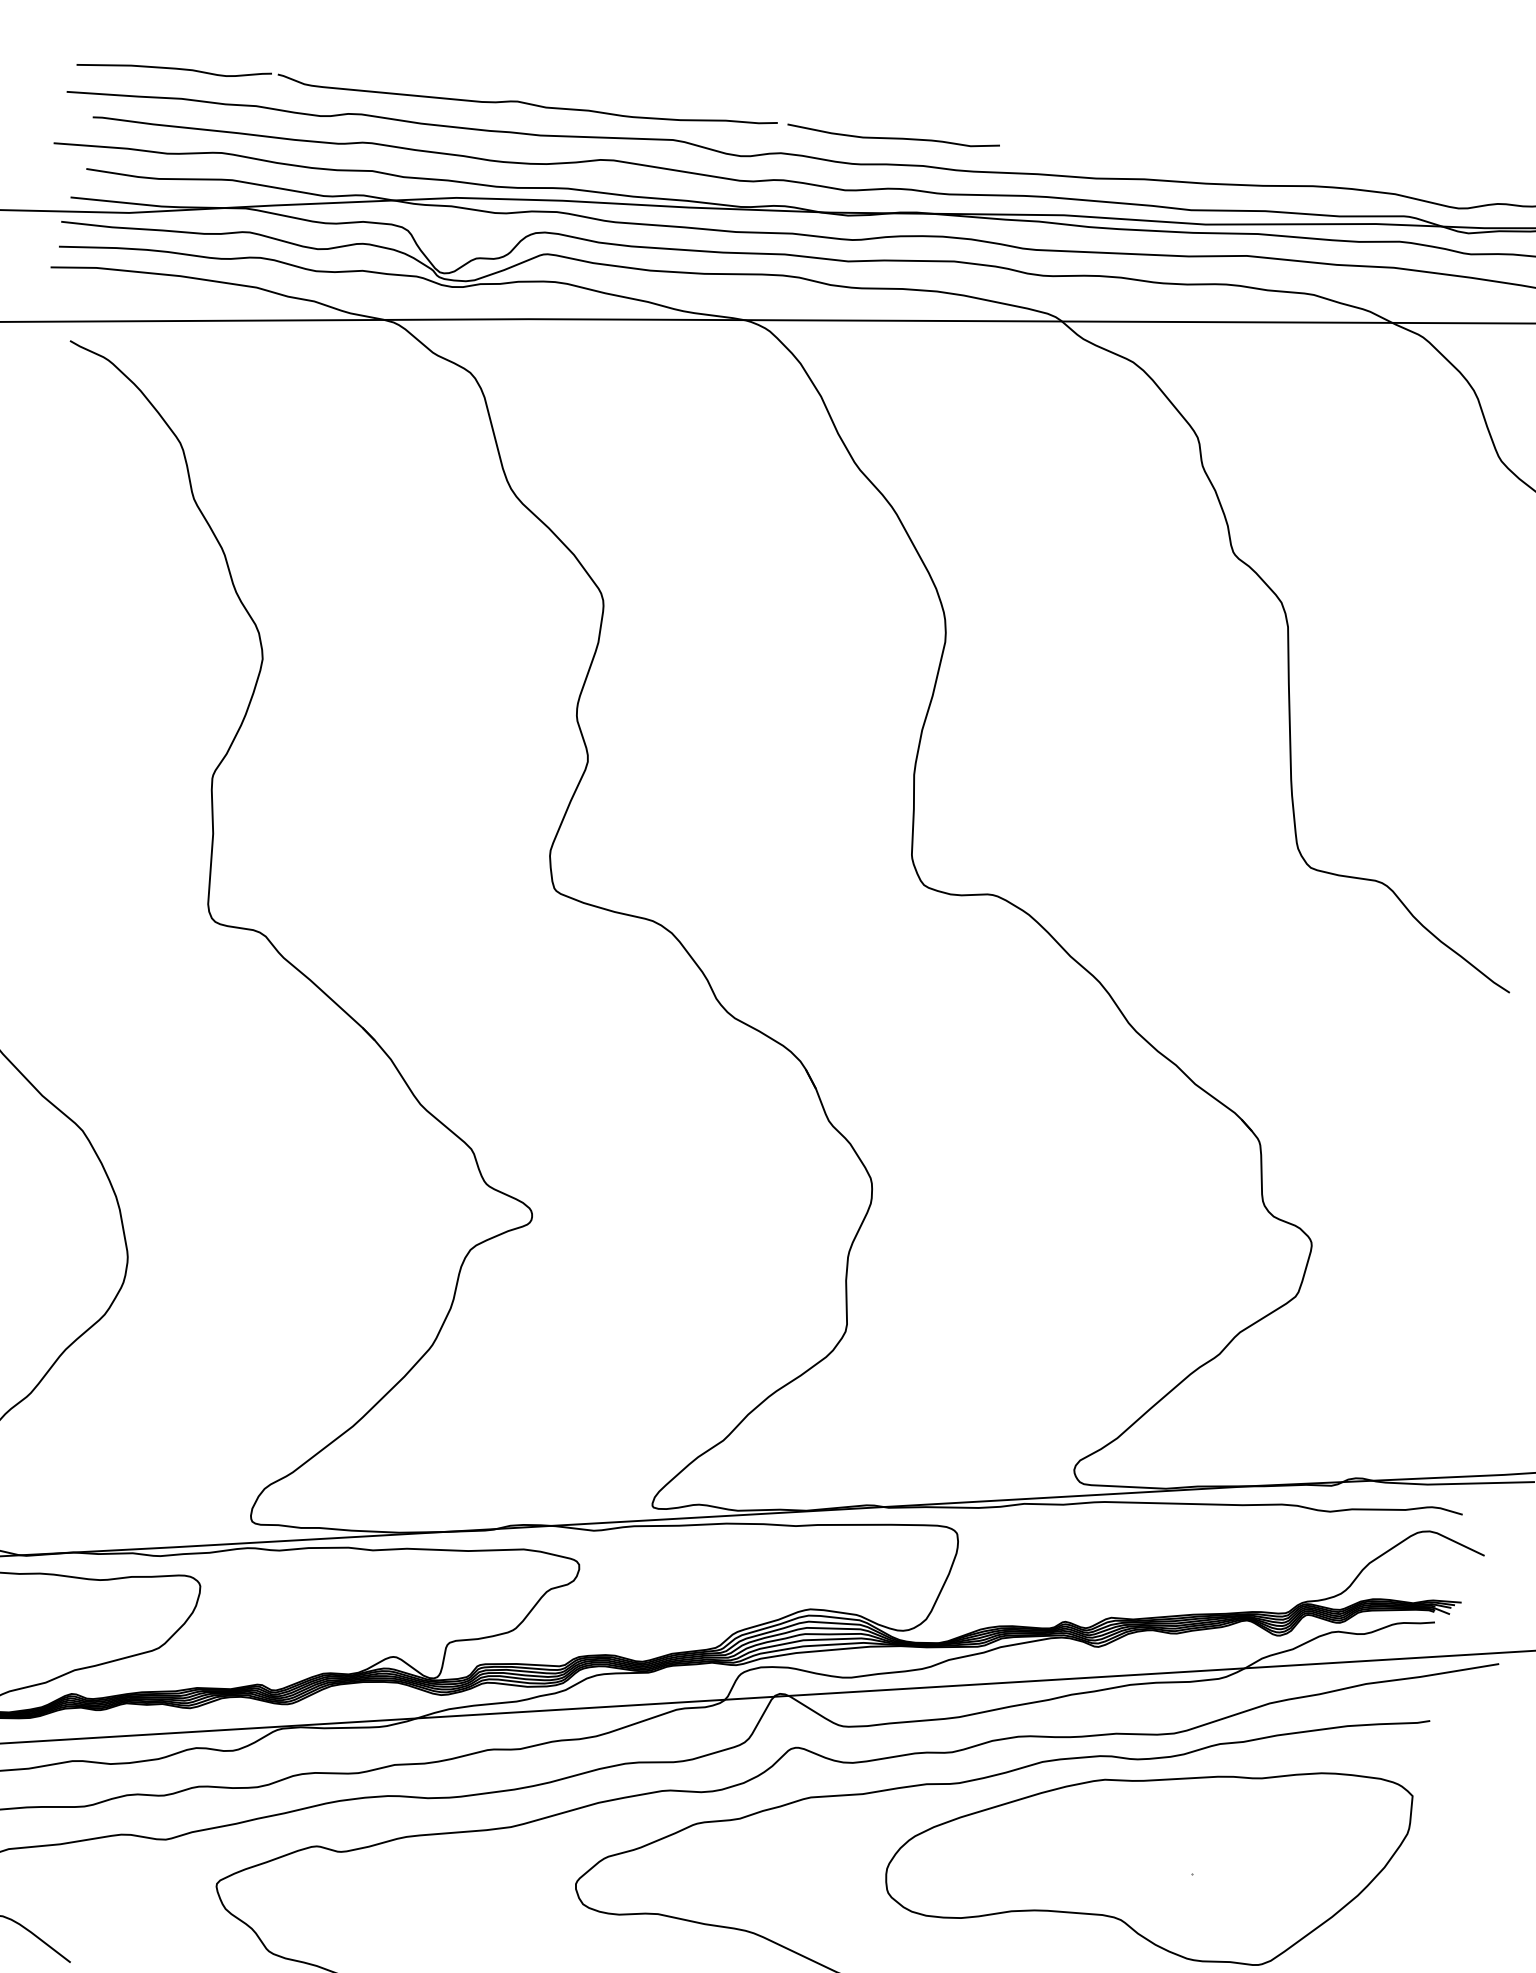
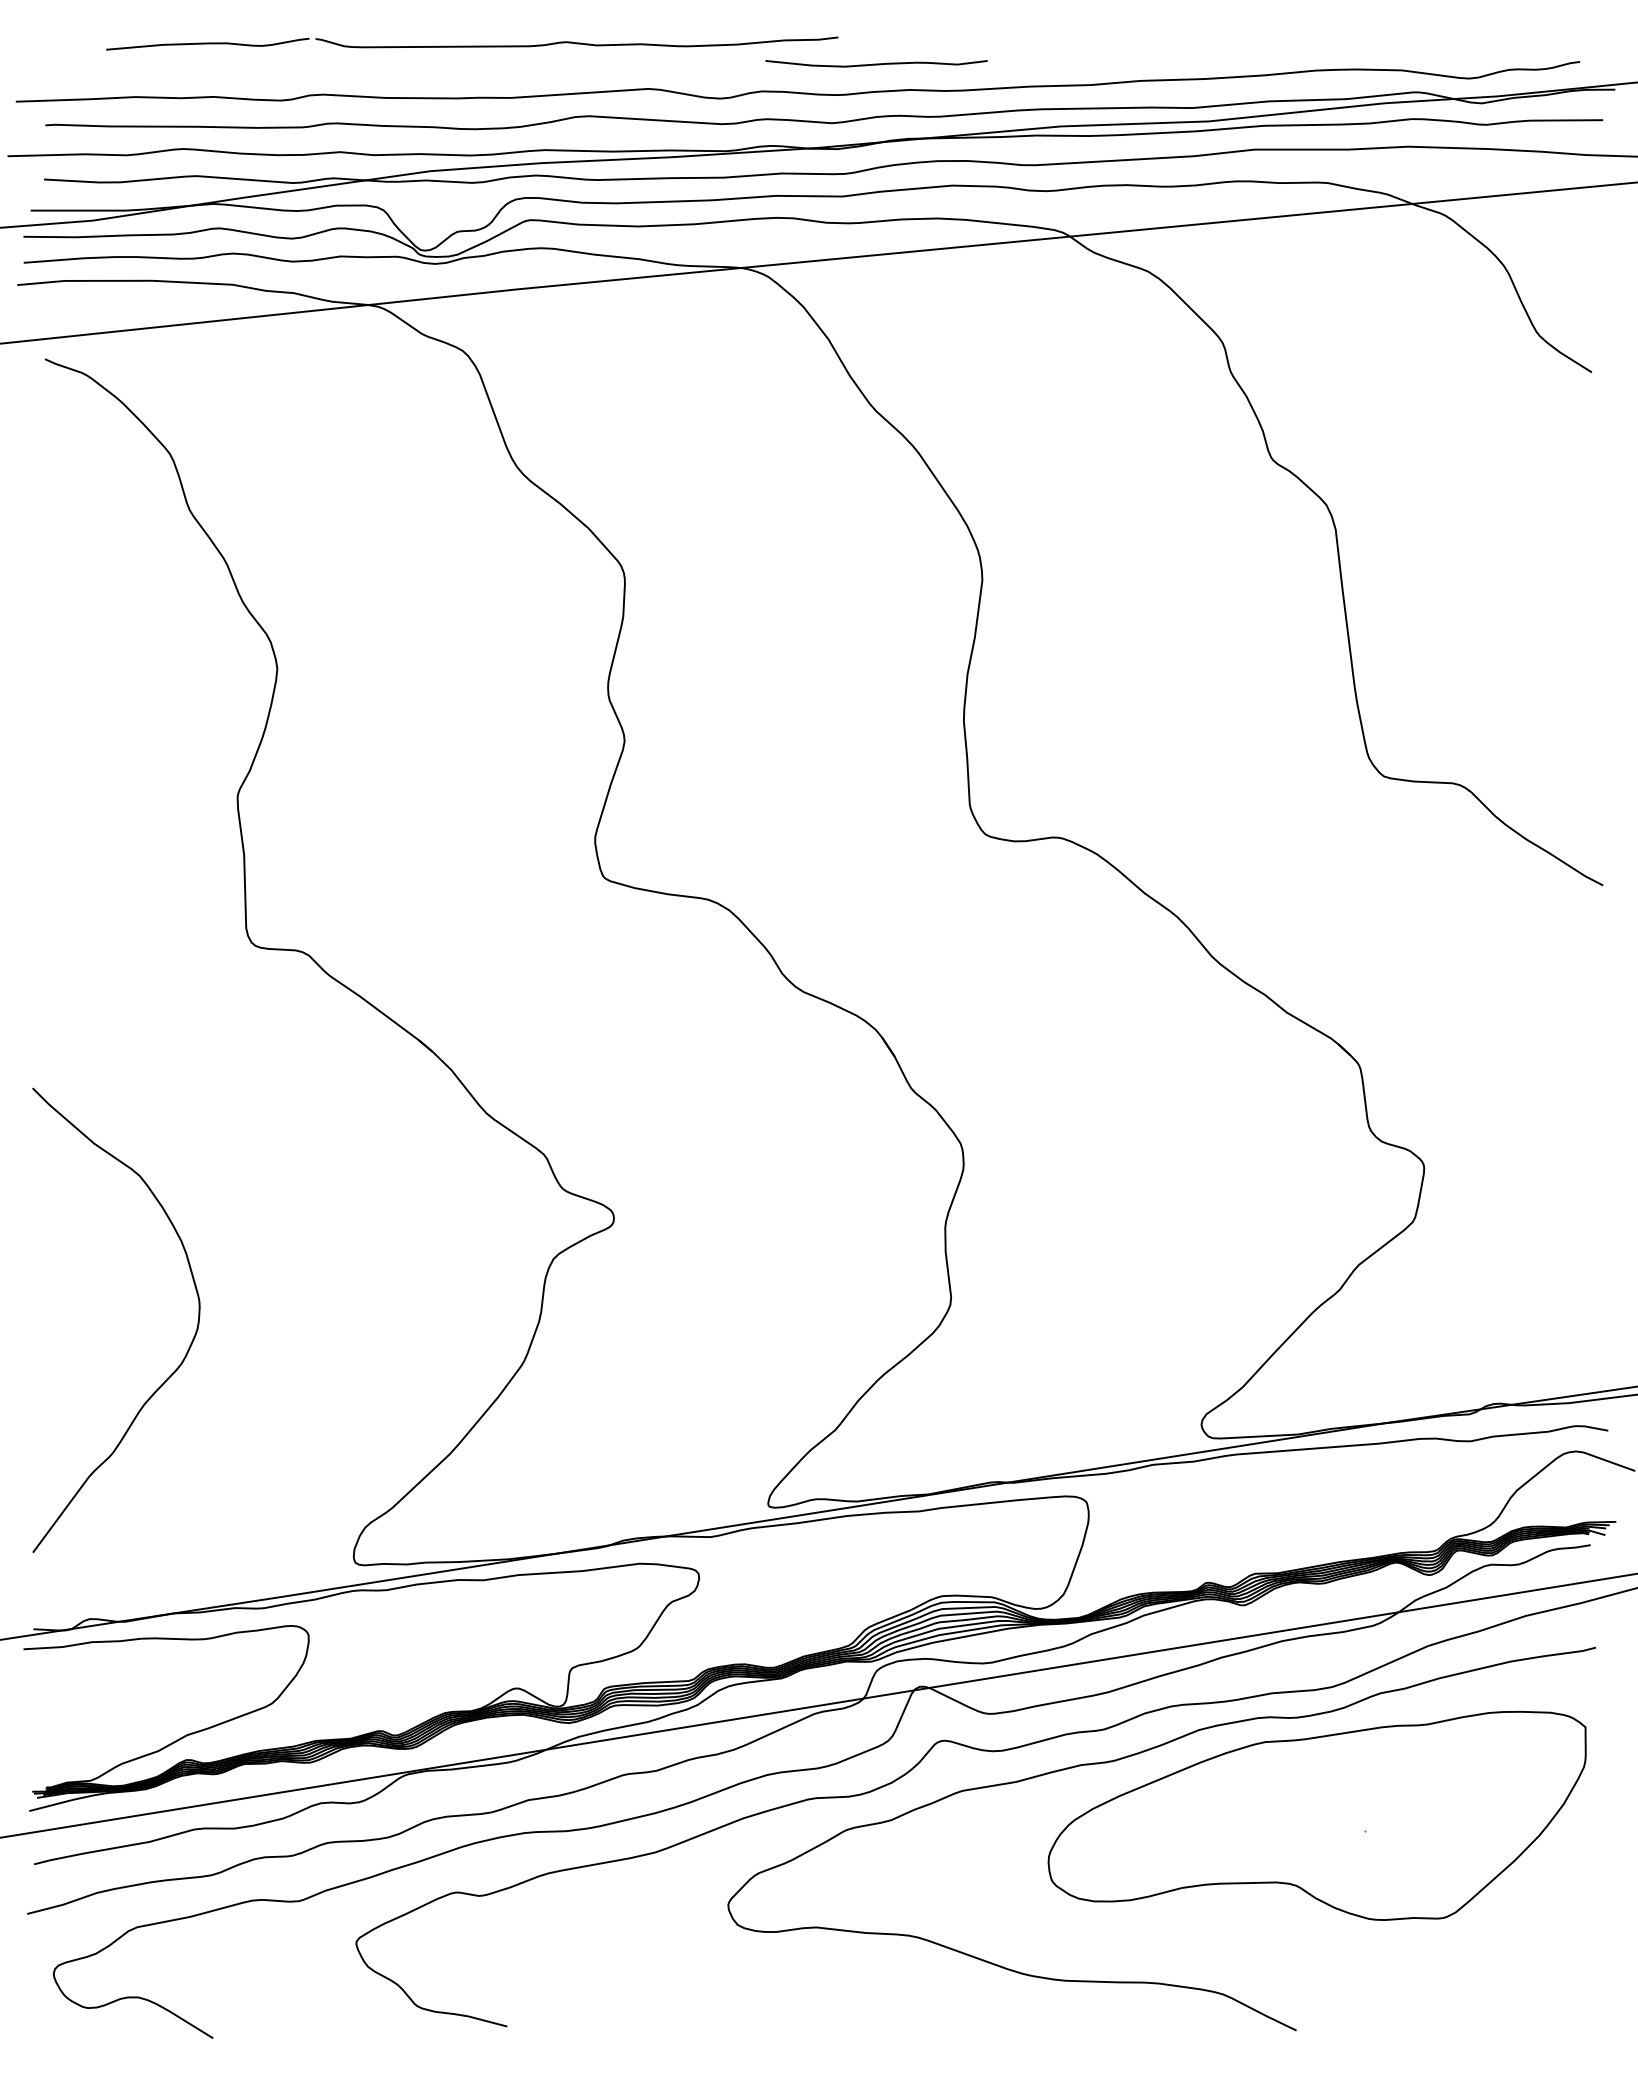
part: (427, 93) -> (472, 43), moved

